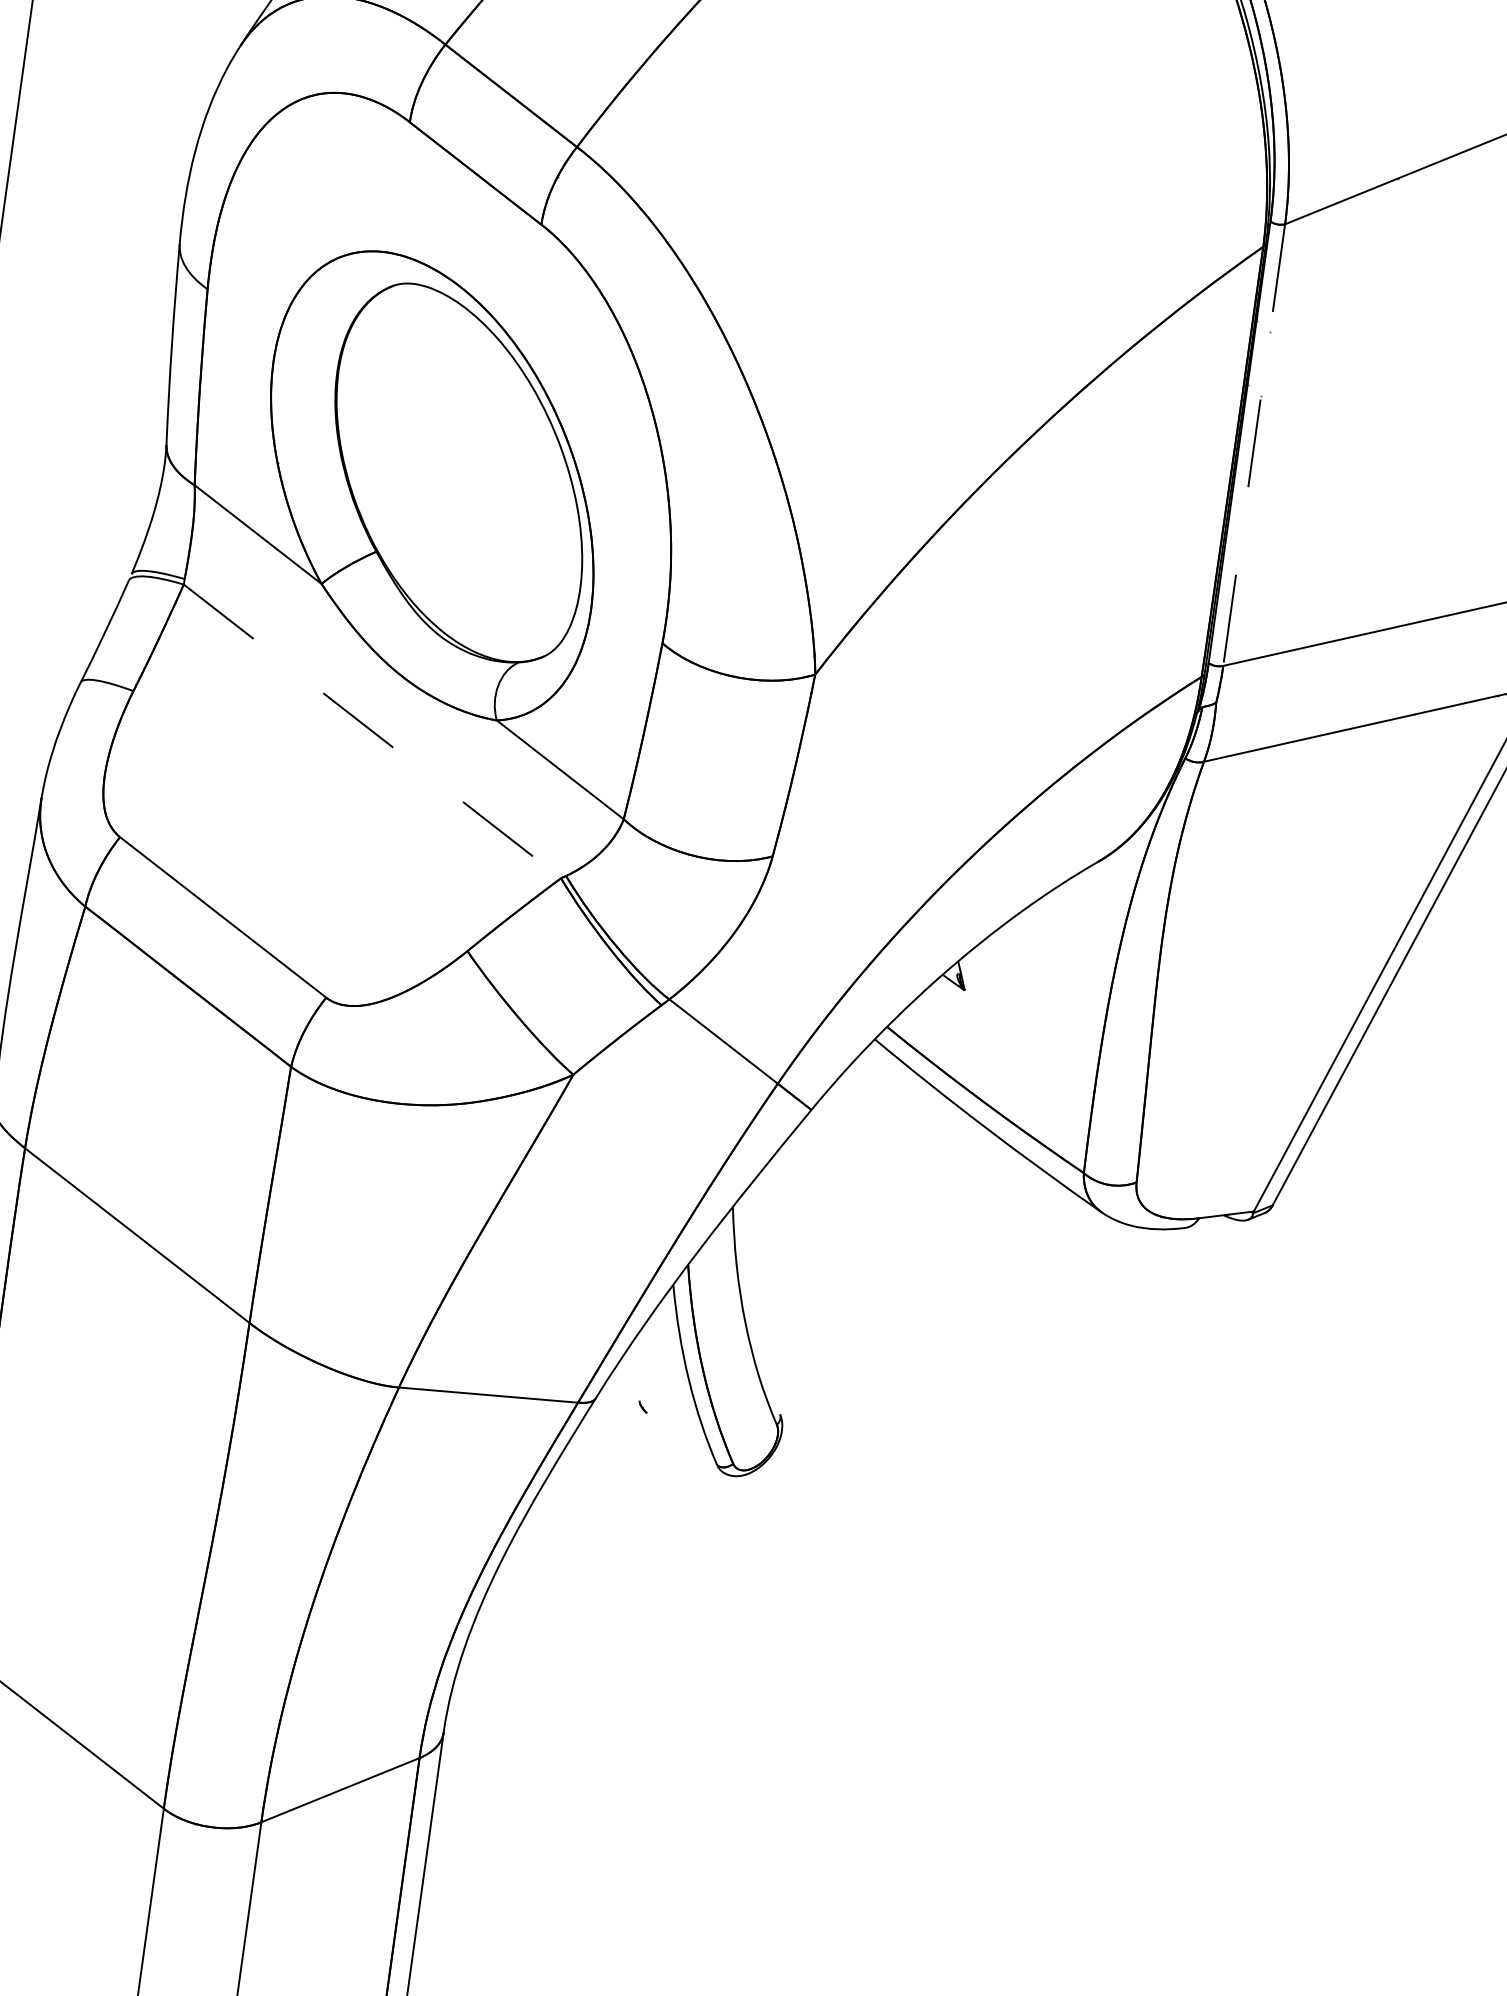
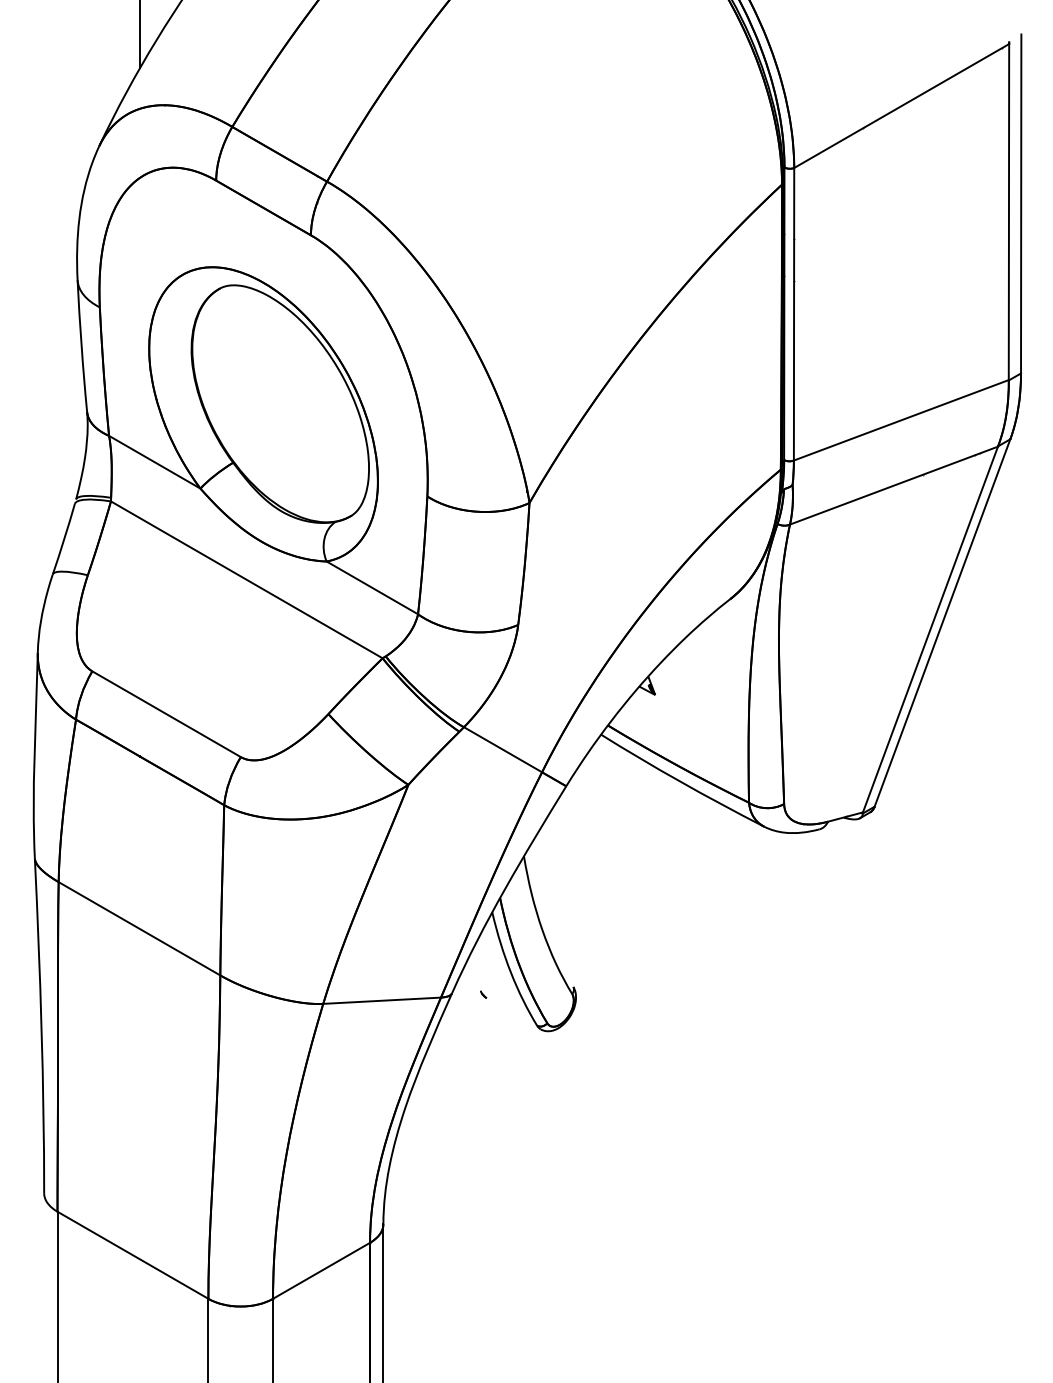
line: (1254, 445) -> (794, 314), dashed -> solid
line: (372, 730) -> (246, 579), dashed -> solid

